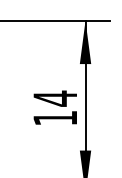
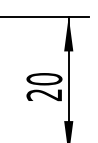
text: (55, 107) -> (44, 86), 14 -> 20

